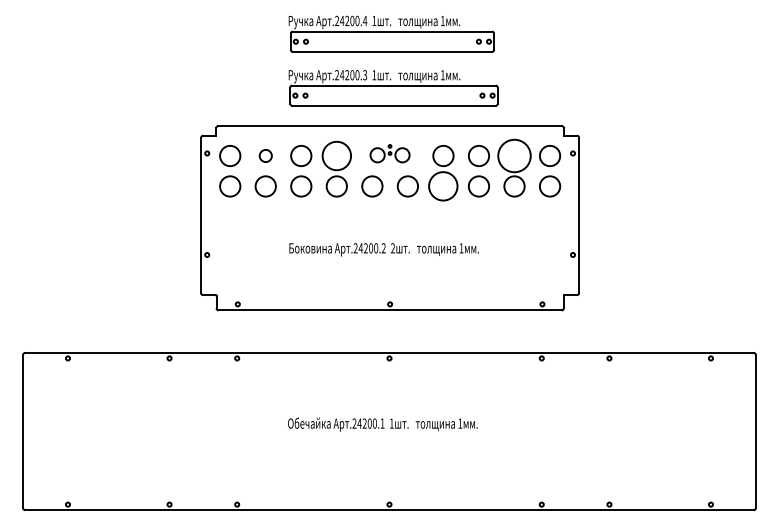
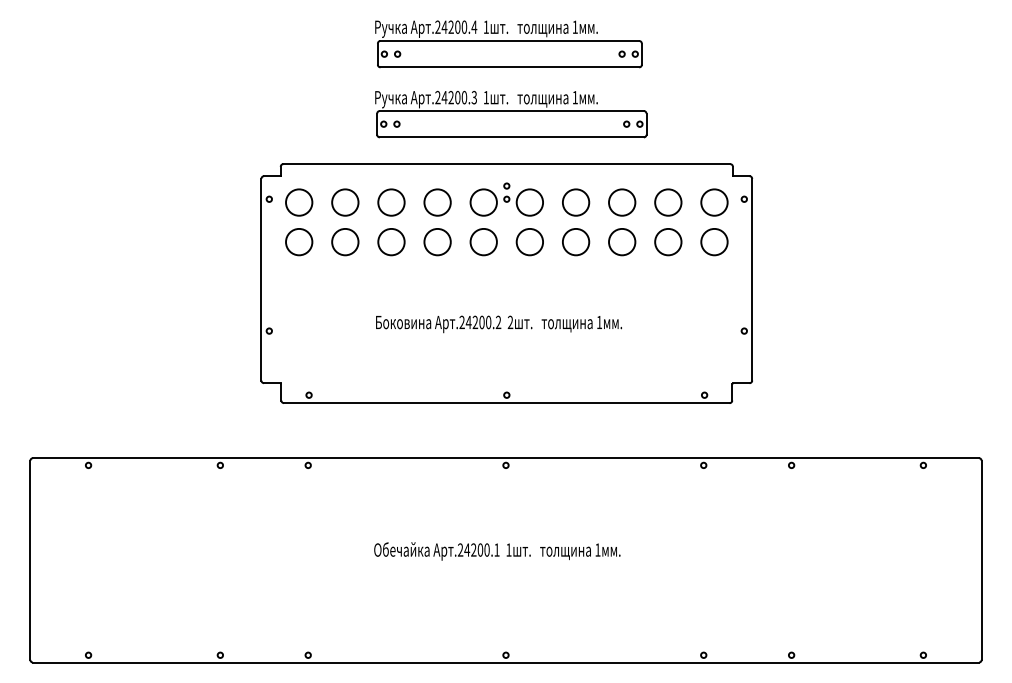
part: (389, 153) -> (506, 199), size x1.43
circle: (265, 155) -> (345, 202), size x1.67
circle: (336, 155) -> (437, 202), size x0.71
circle: (514, 155) -> (668, 202), size x0.62
circle: (443, 186) -> (576, 242), size x0.71

